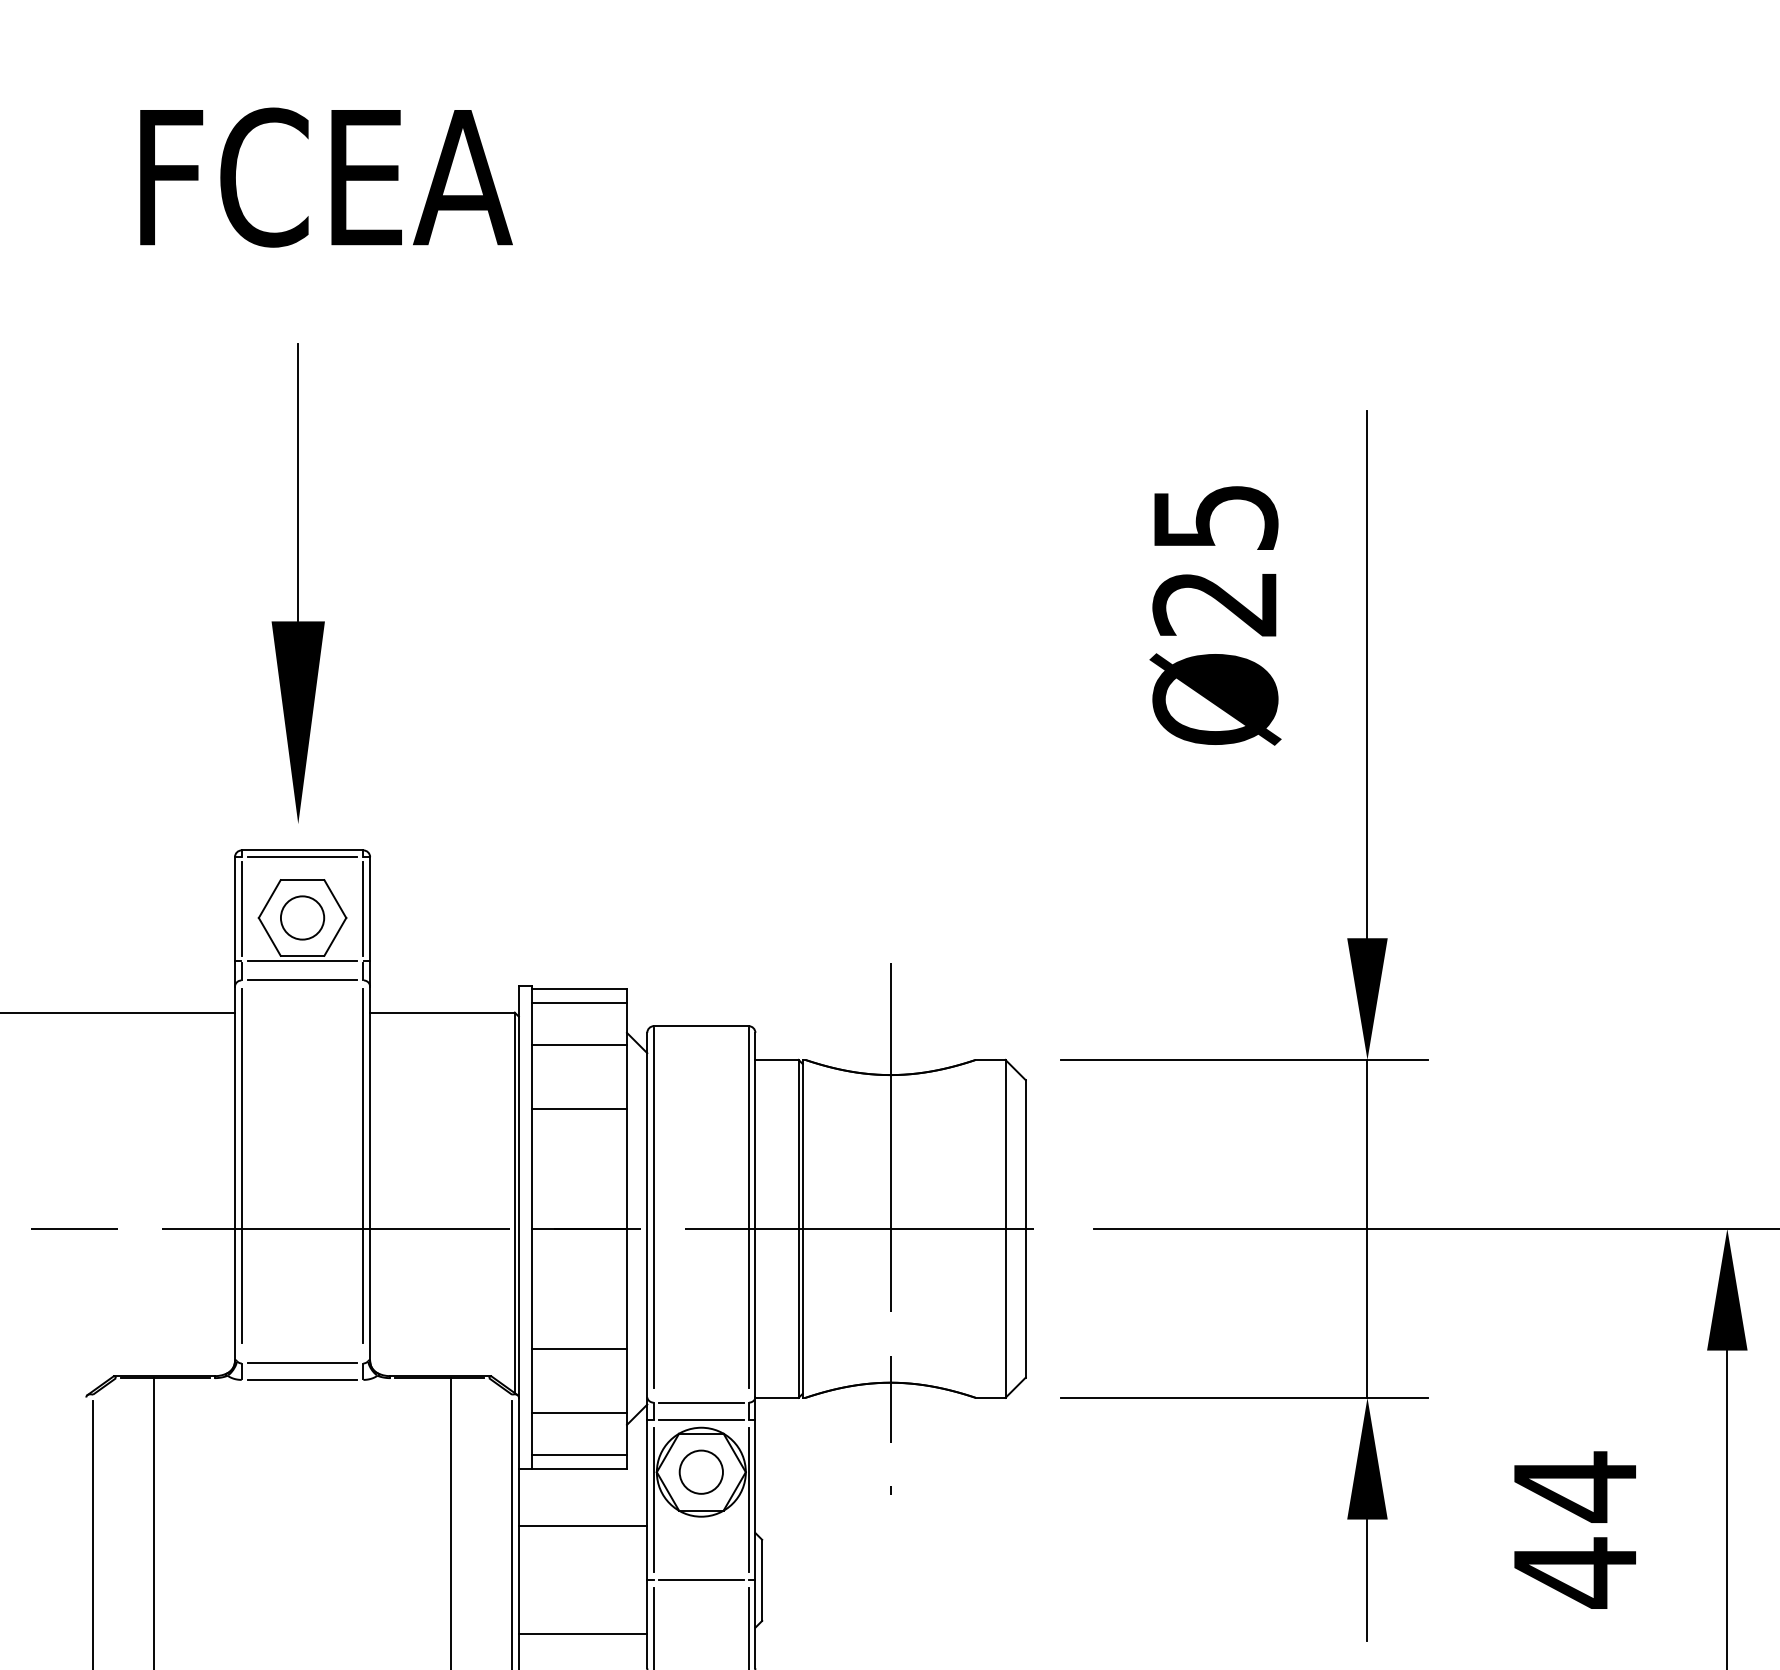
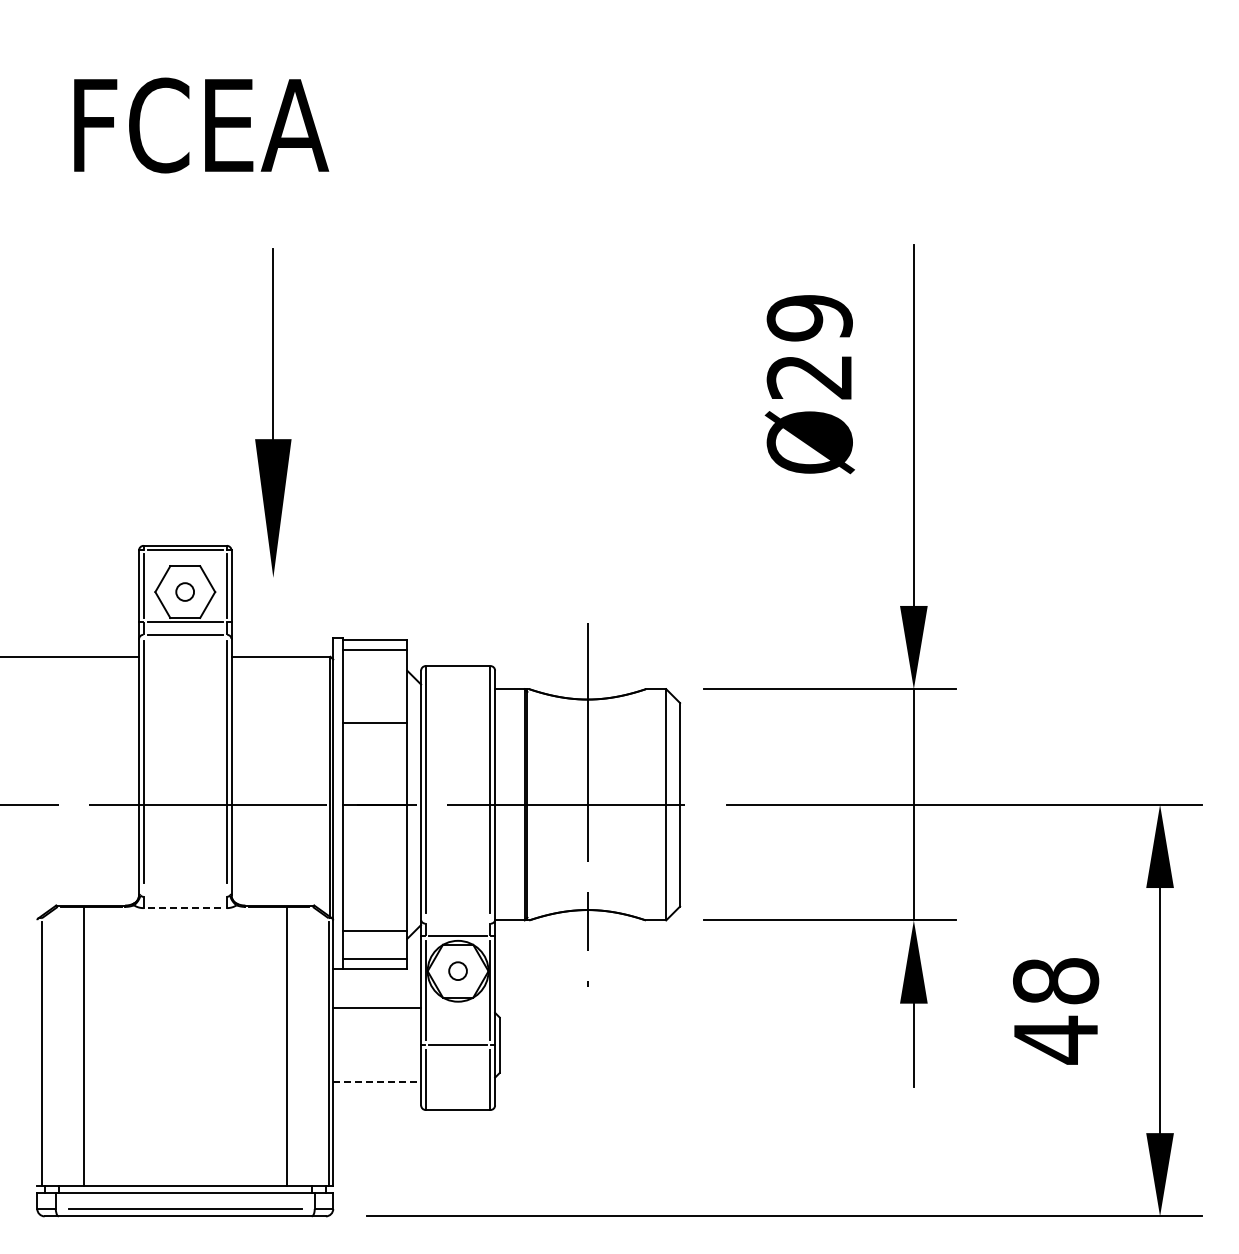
text: (326, 177) -> (201, 125), moved
text: (1214, 518) -> (809, 318), Ø25 -> Ø29
part: (298, 582) -> (273, 412), moved
circle: (301, 917) -> (184, 591), size x0.6
line: (579, 1044) -> (374, 678), removed
line: (579, 1348) -> (374, 886), removed
line: (301, 1362) -> (184, 896), removed
line: (302, 1380) -> (185, 908), solid -> dashed
line: (700, 1402) -> (457, 923), removed
circle: (700, 1471) -> (457, 970), size x0.6
text: (1575, 1487) -> (1056, 981), 44 -> 48
line: (583, 1634) -> (377, 1082), solid -> dashed

